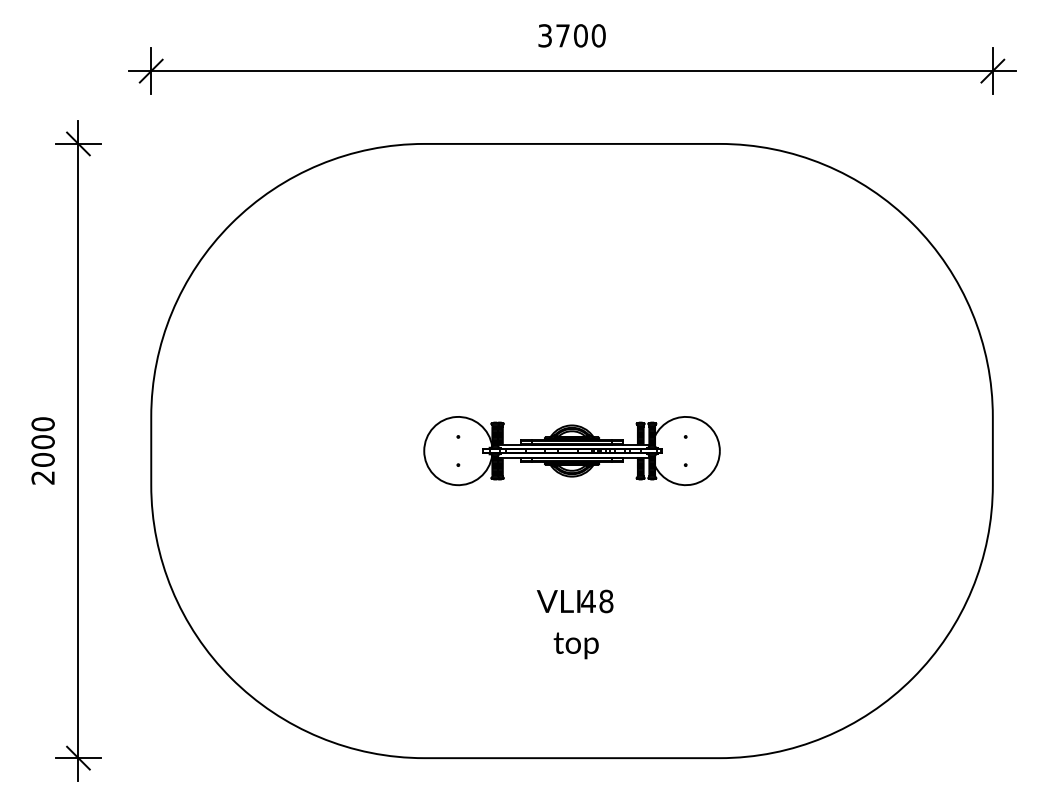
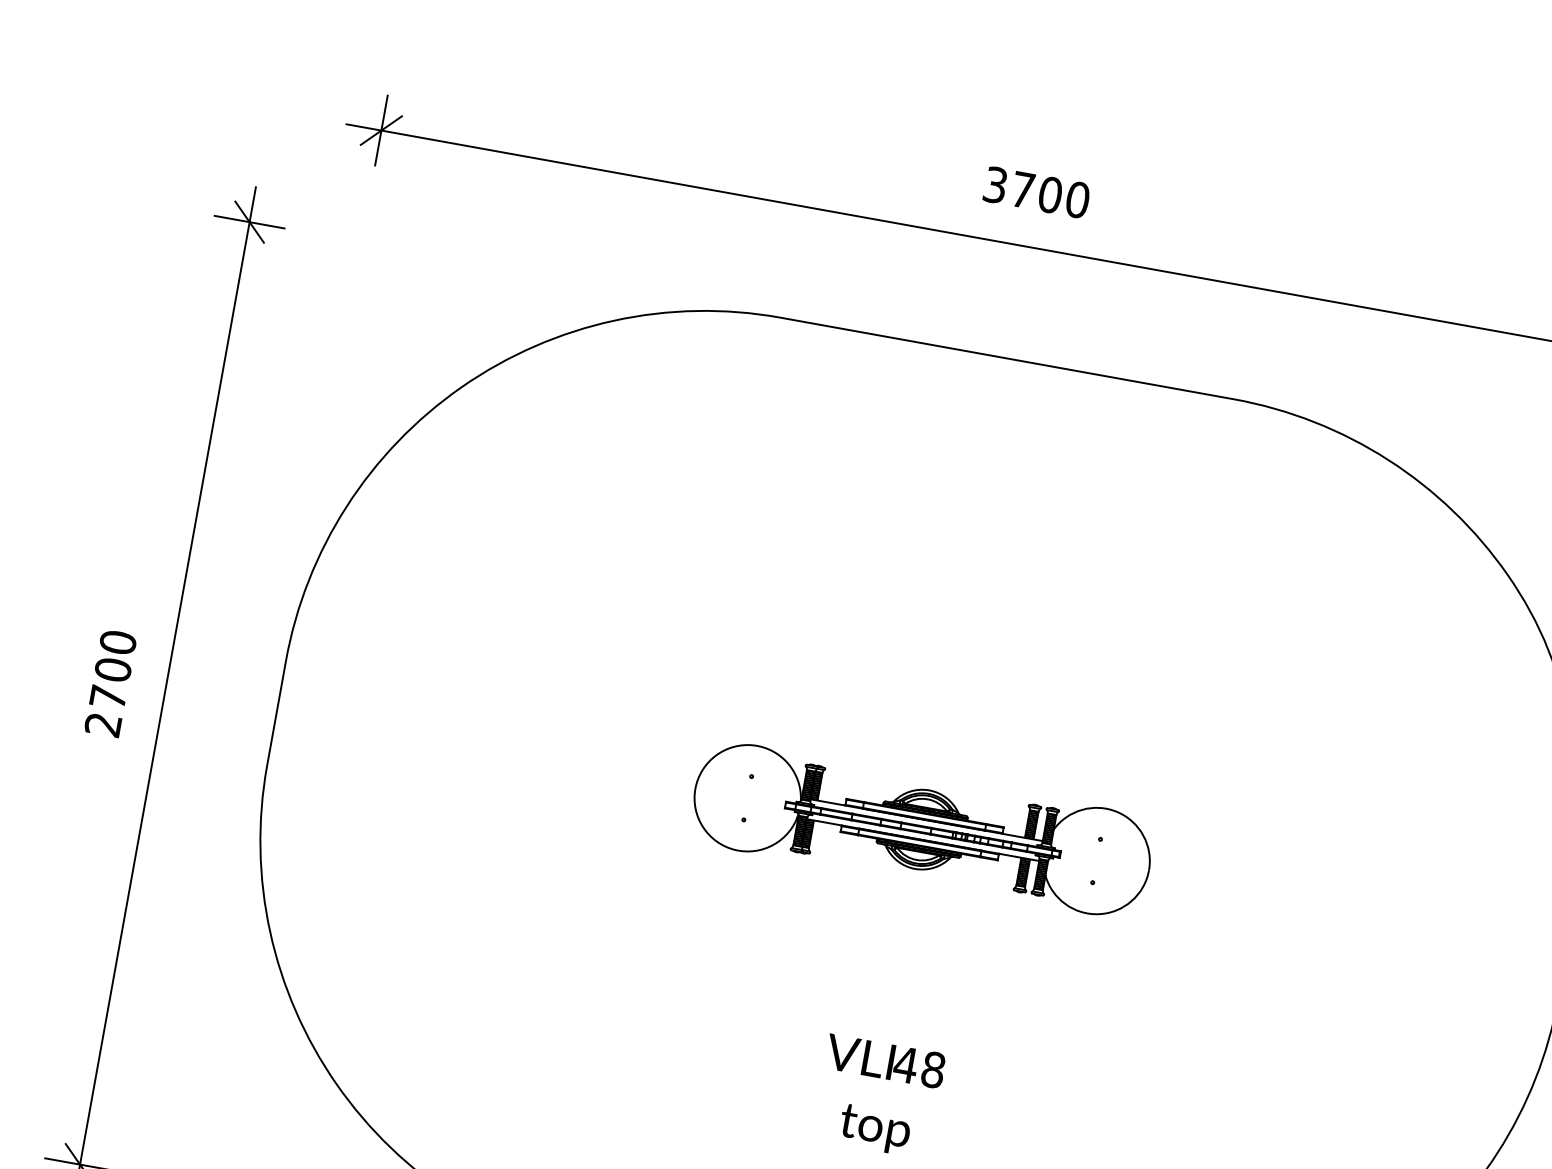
text: (42, 459) -> (107, 696), 2000 -> 2700

